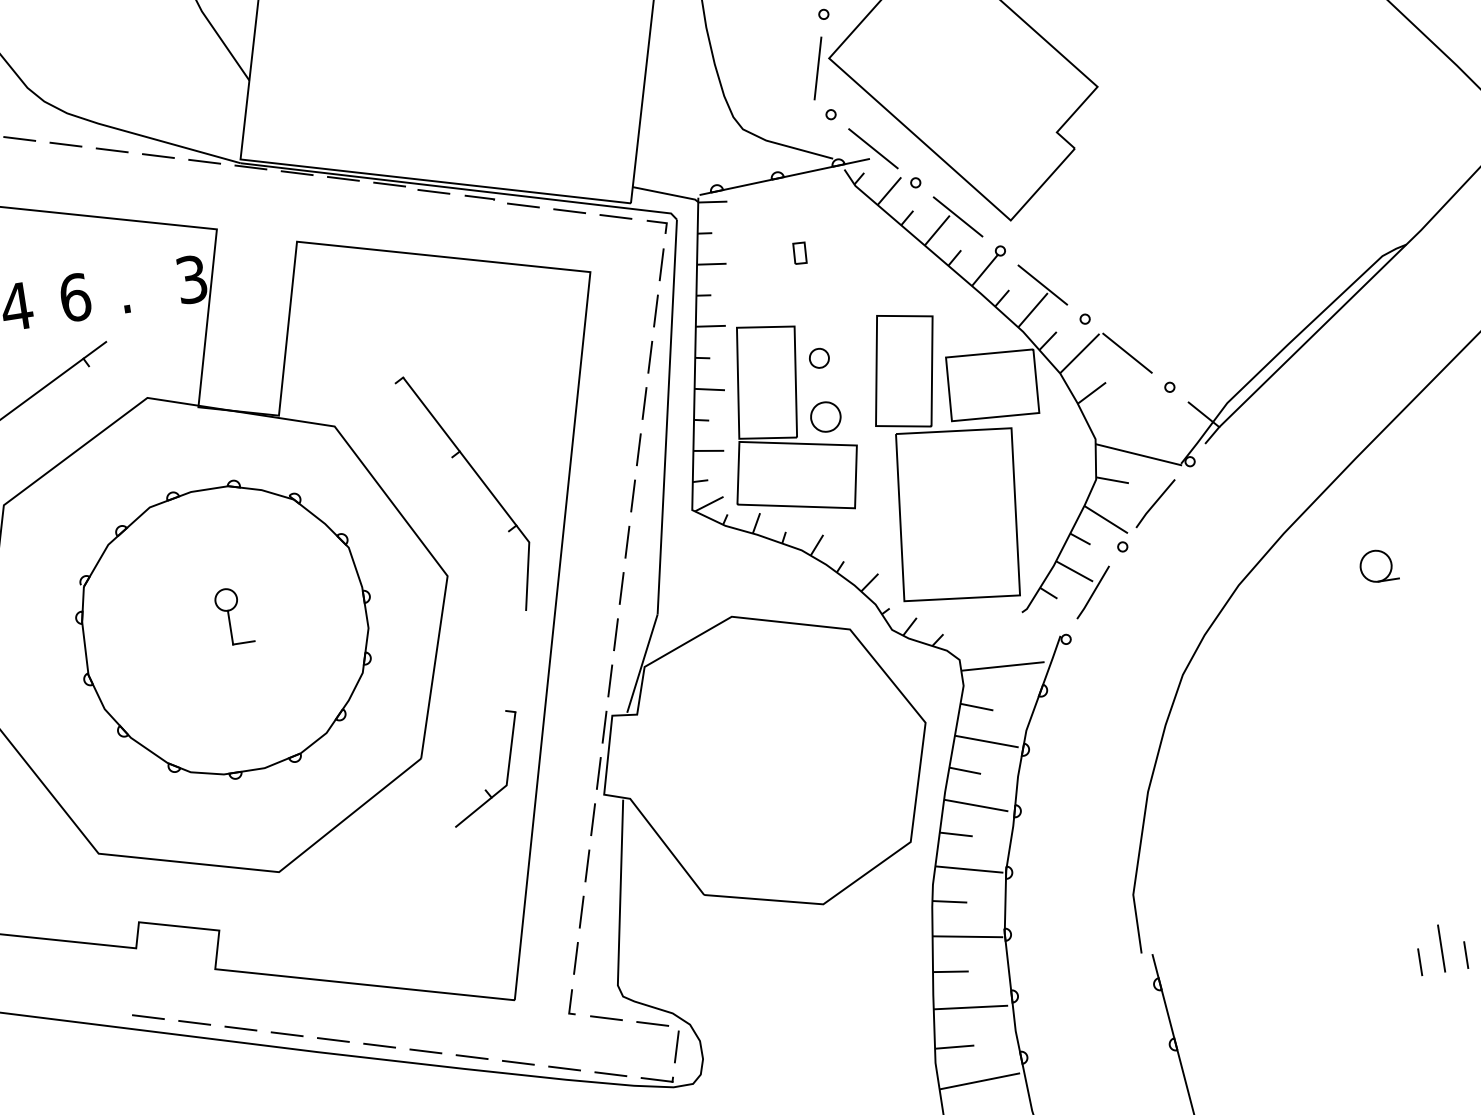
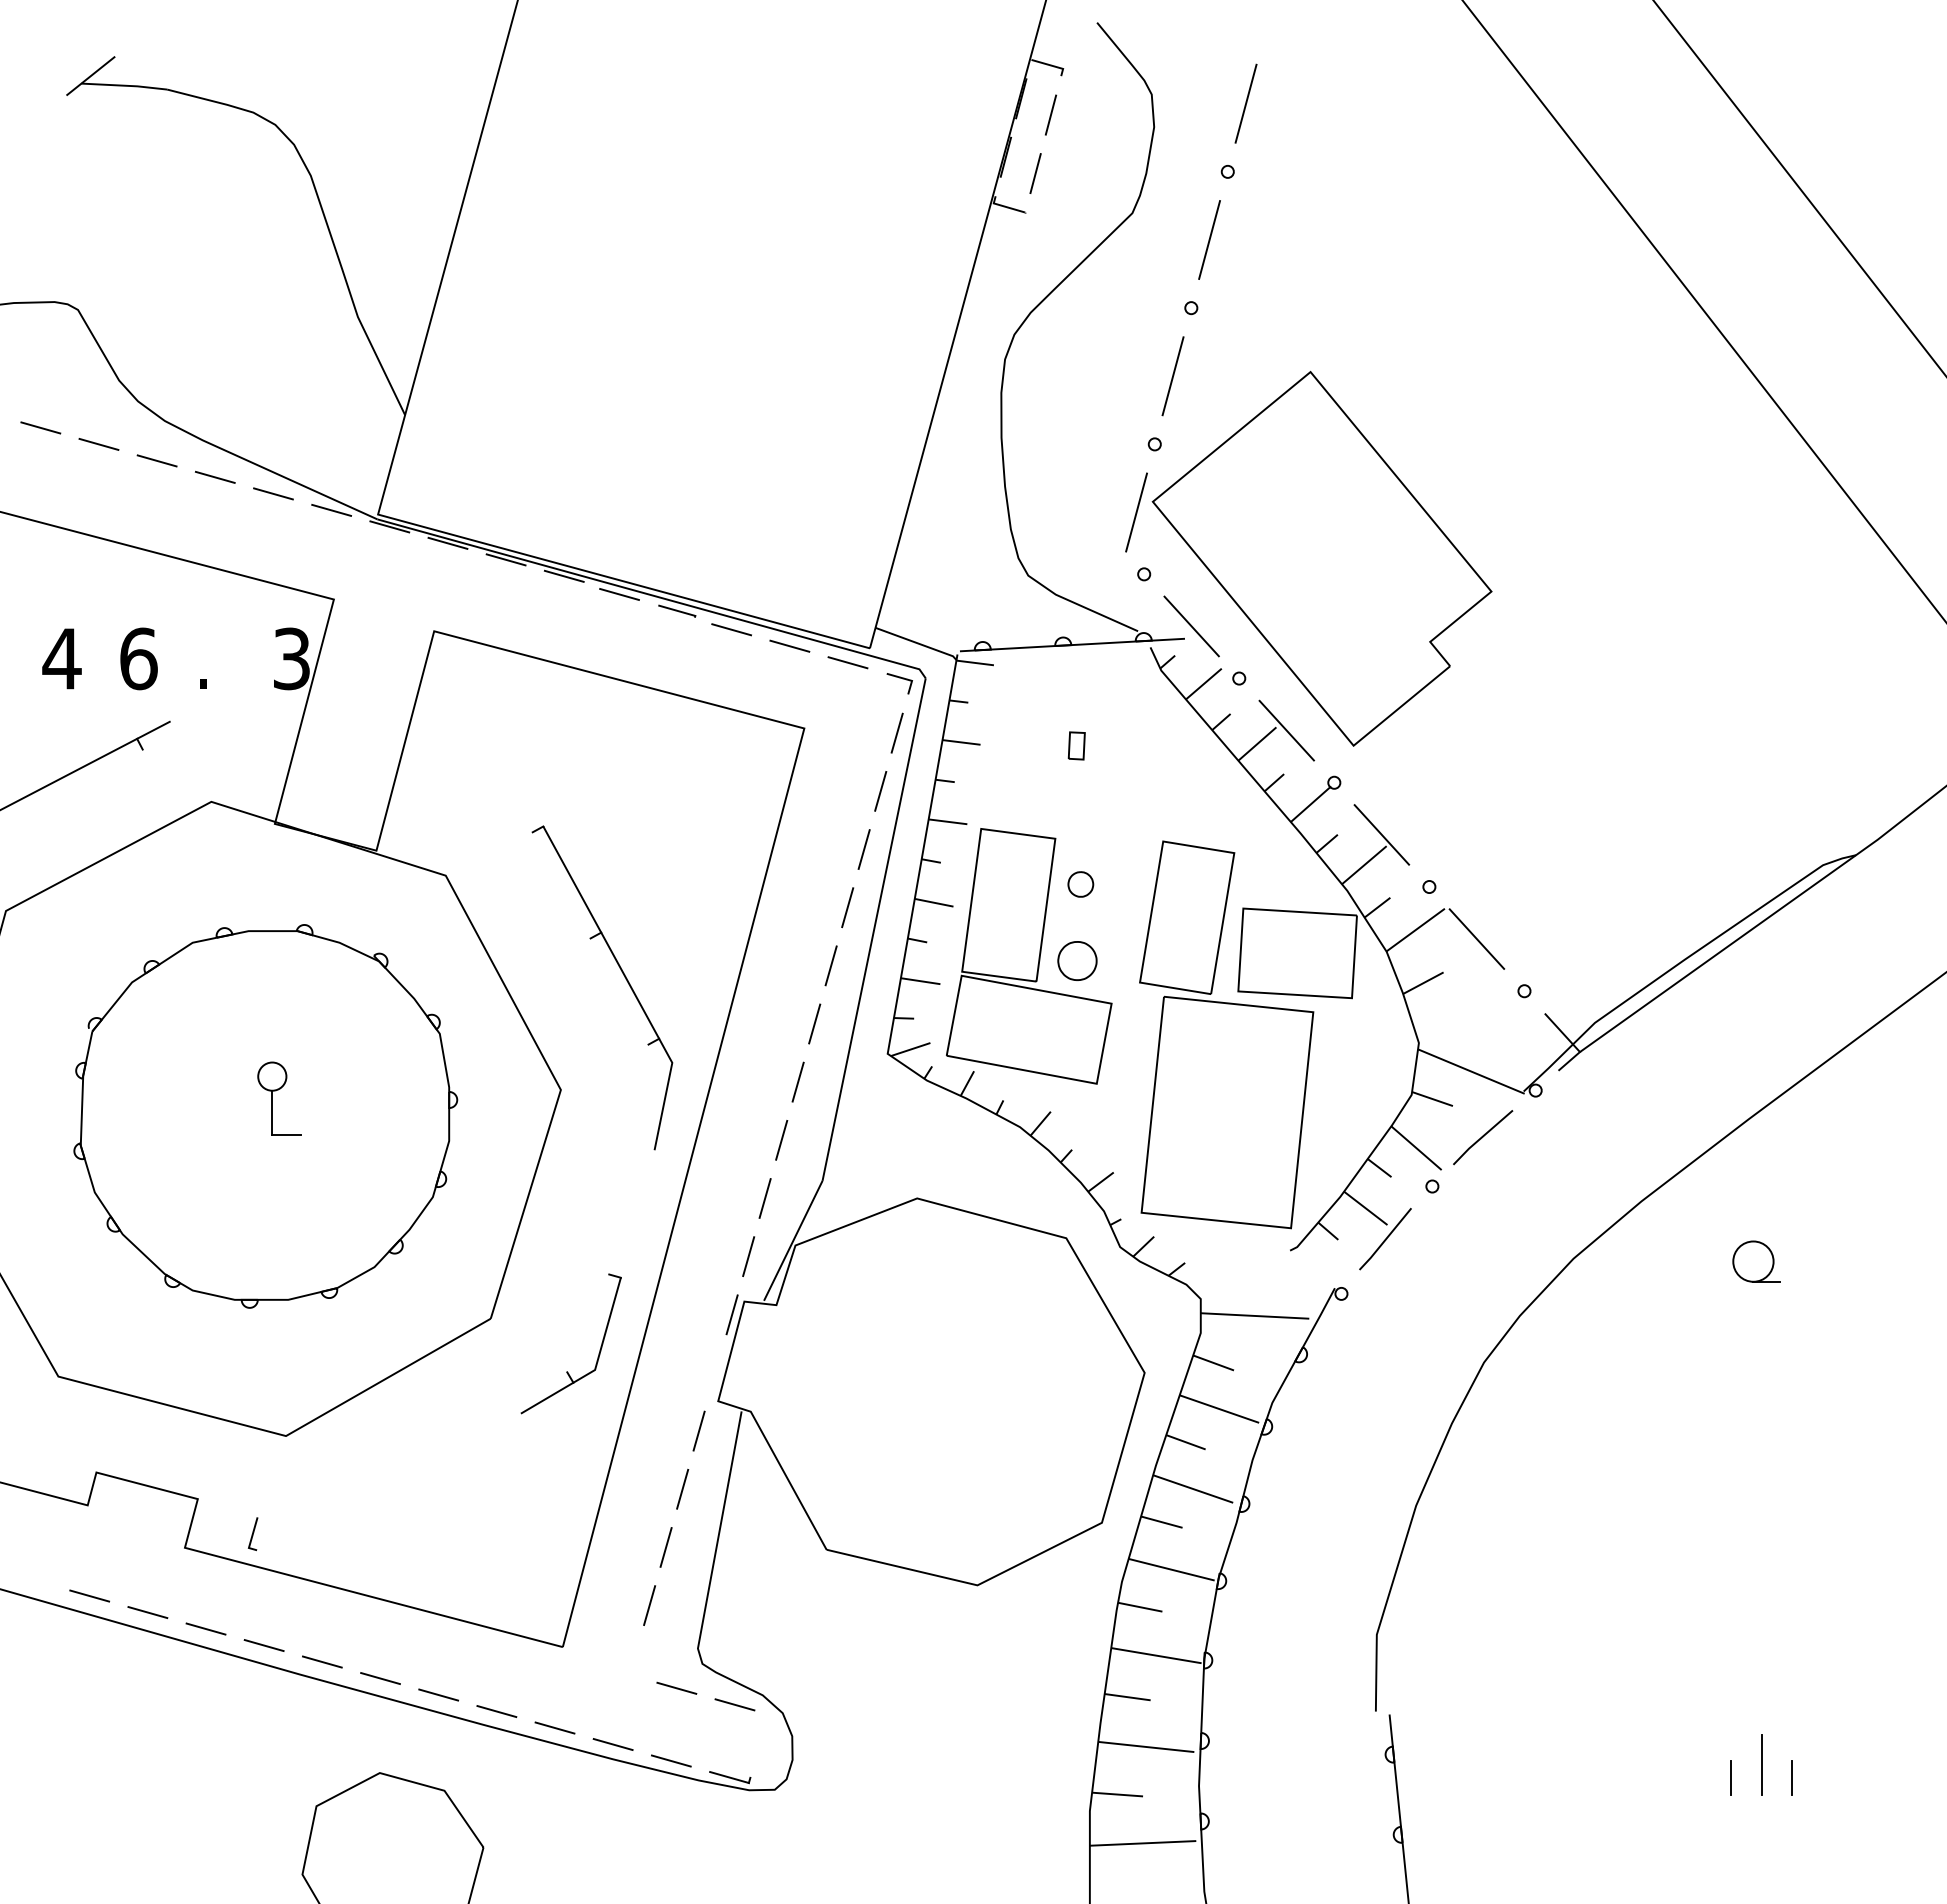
line: (598, 773) -> (715, 1372), removed
line: (570, 1002) -> (252, 1533), moved
line: (676, 1046) -> (760, 1738), removed

